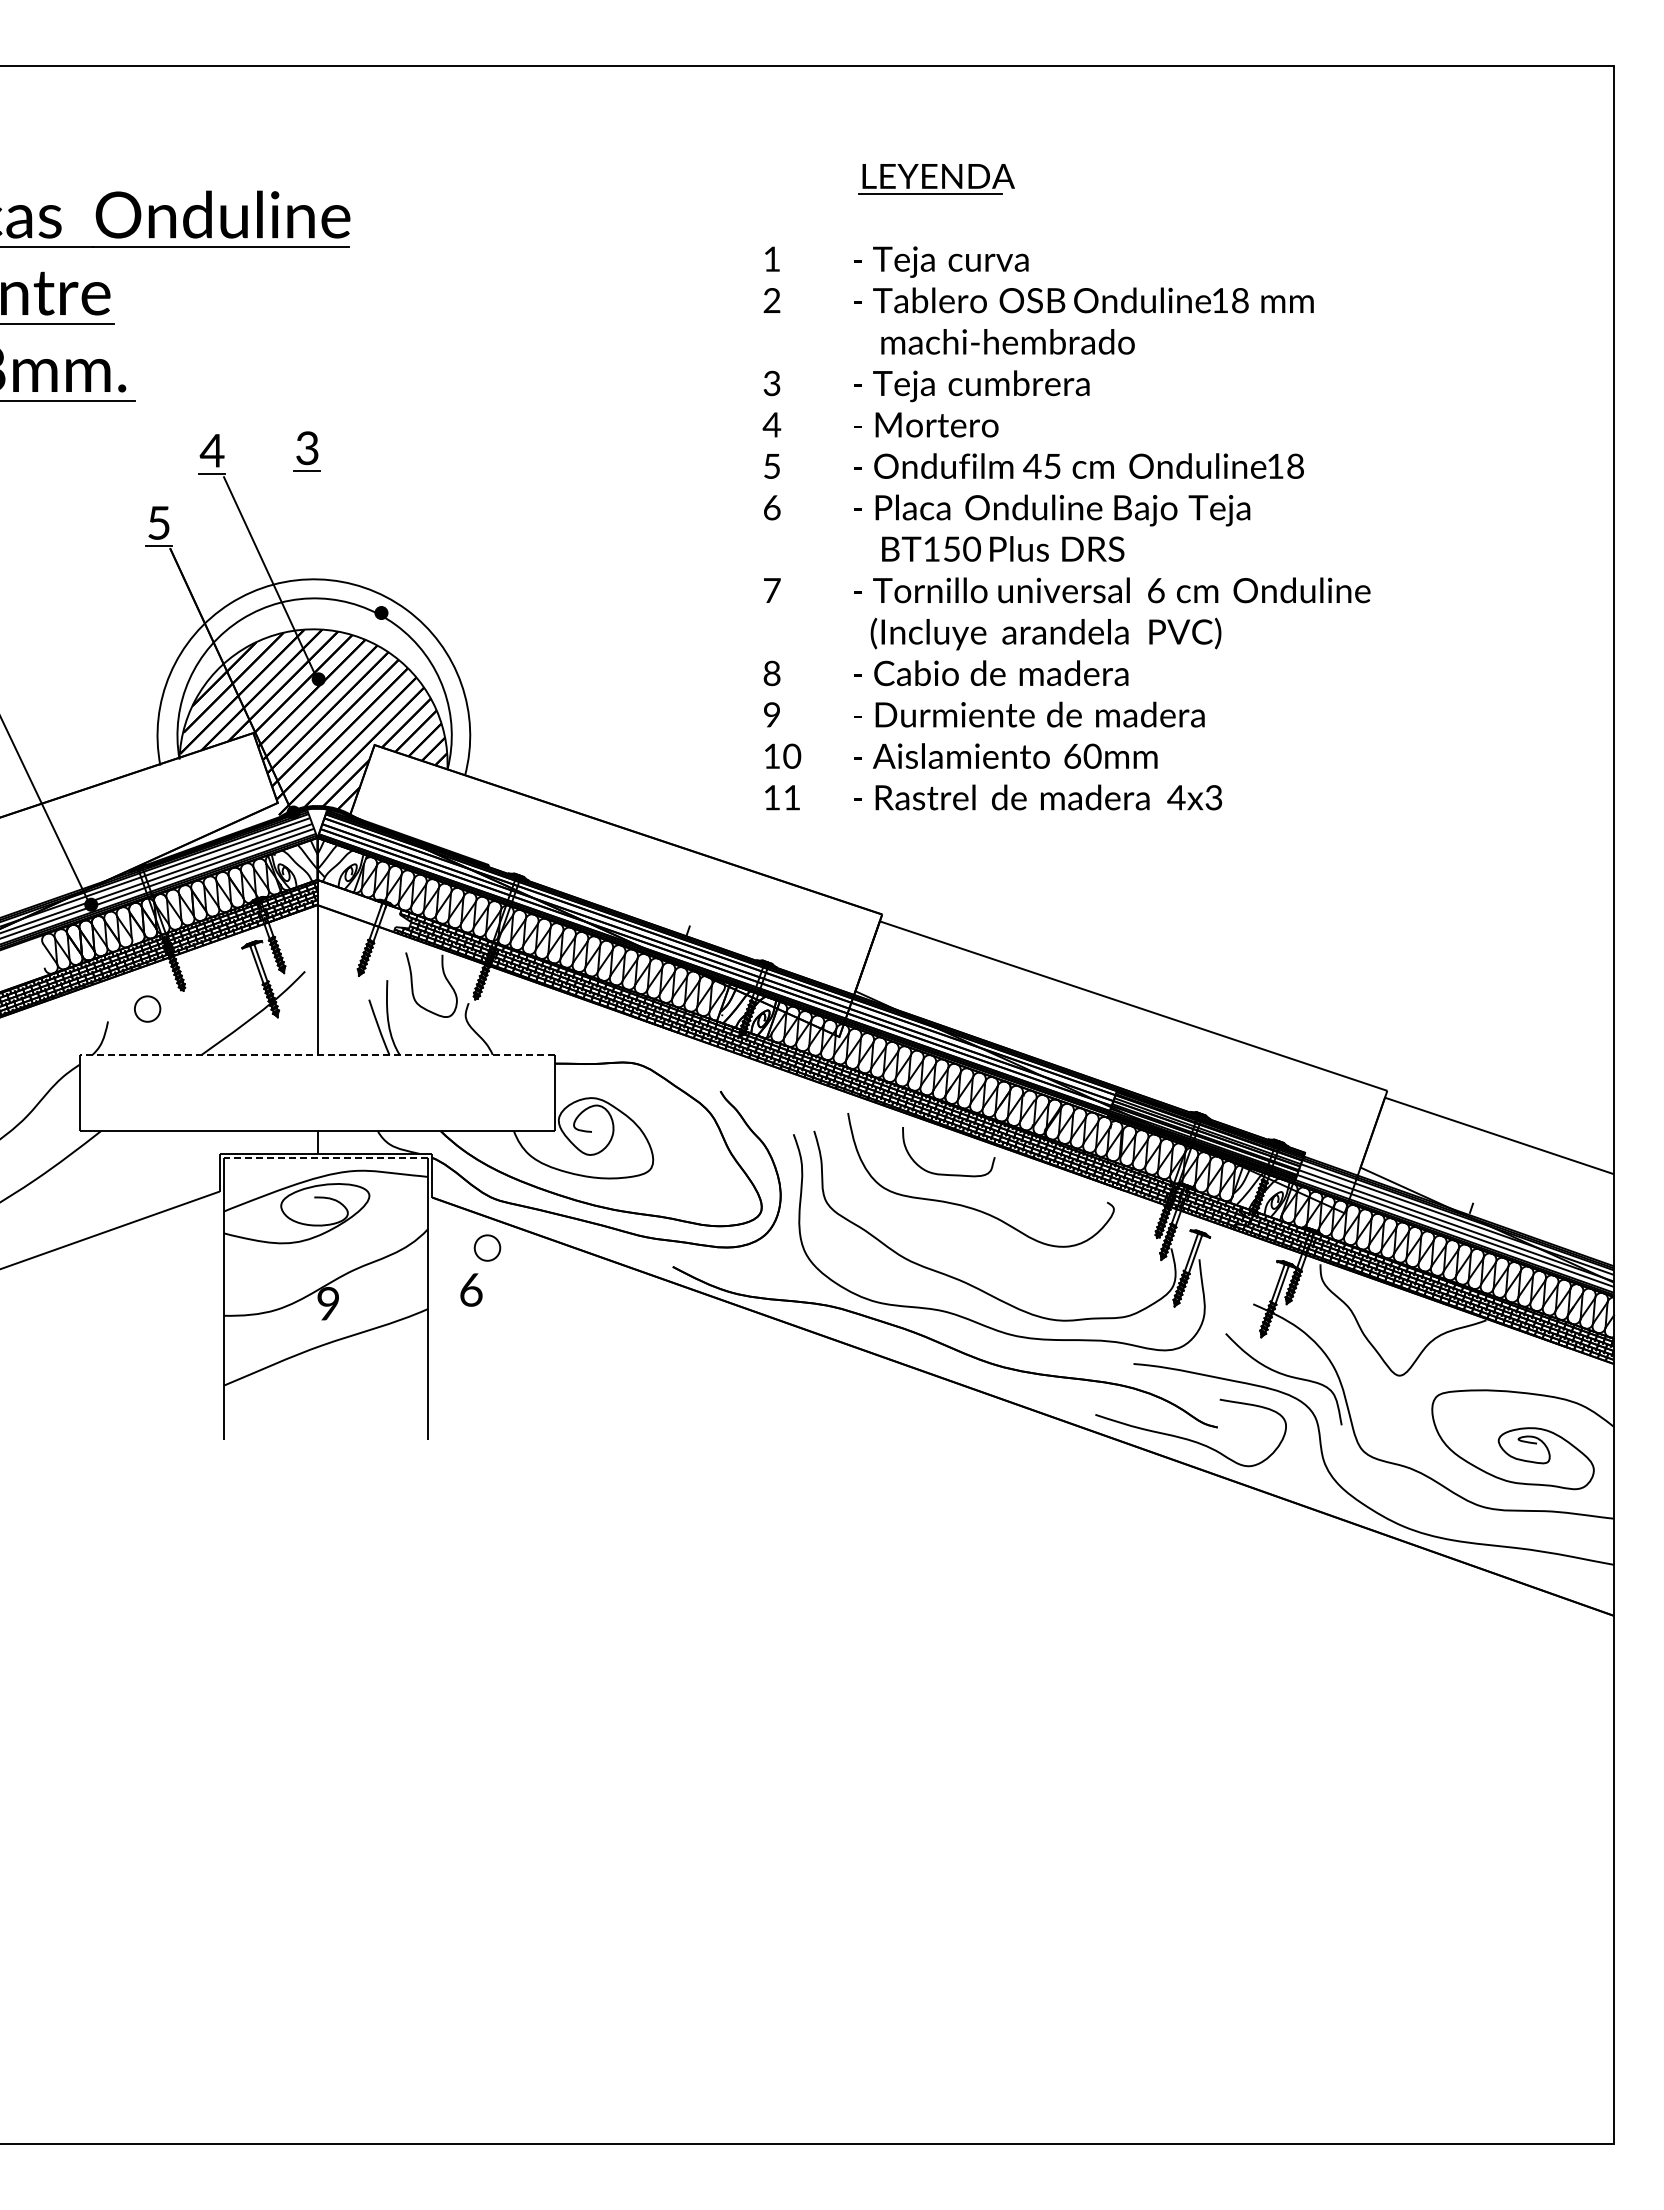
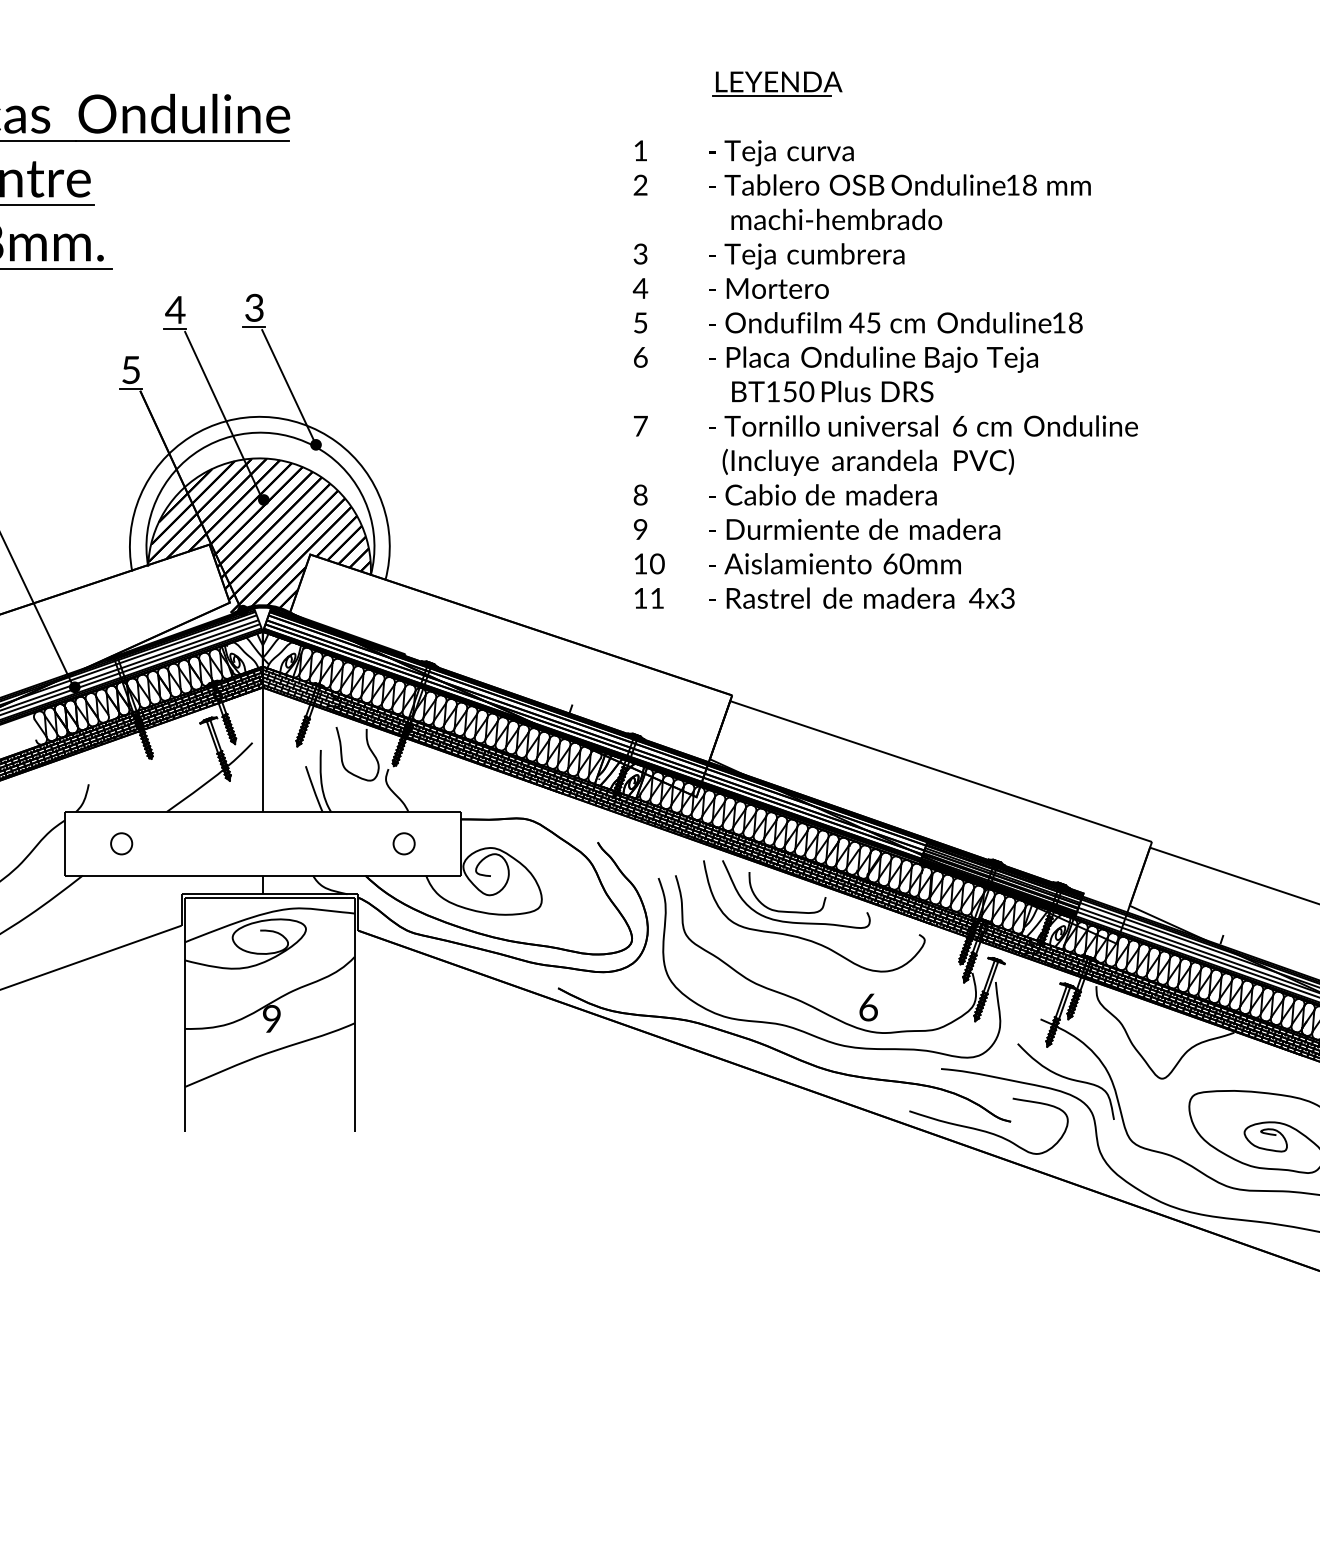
line: (348, 543) -> (288, 387), added
hatch: (364, 906) -> (301, 688), added
circle: (147, 1008) -> (121, 843), moved
line: (317, 1054) -> (262, 811), dashed -> solid
line: (325, 1158) -> (269, 898), dashed -> solid
curve: (952, 1186) -> (790, 921), added
circle: (487, 1247) -> (404, 843), moved
text: (471, 1289) -> (868, 1007), moved

